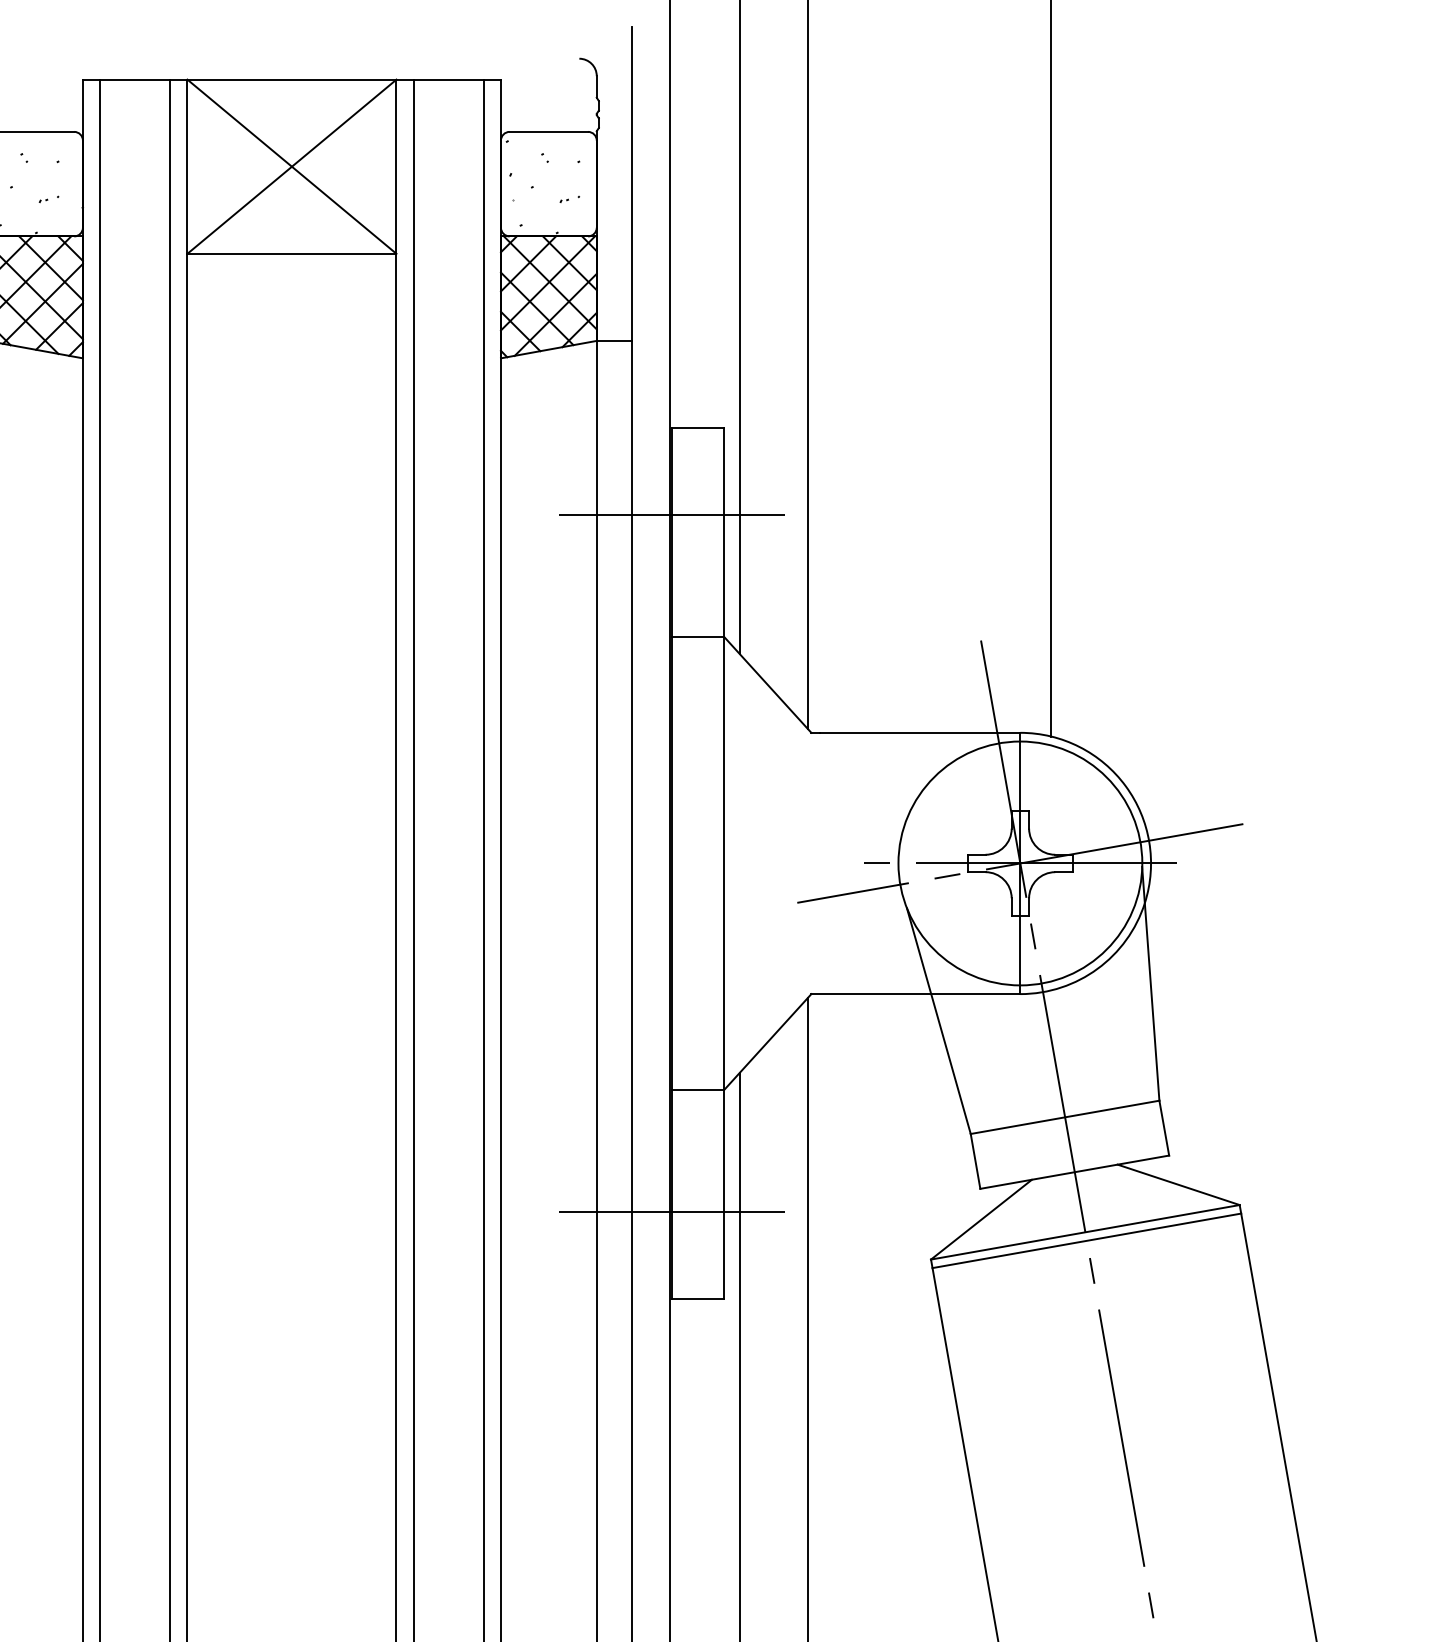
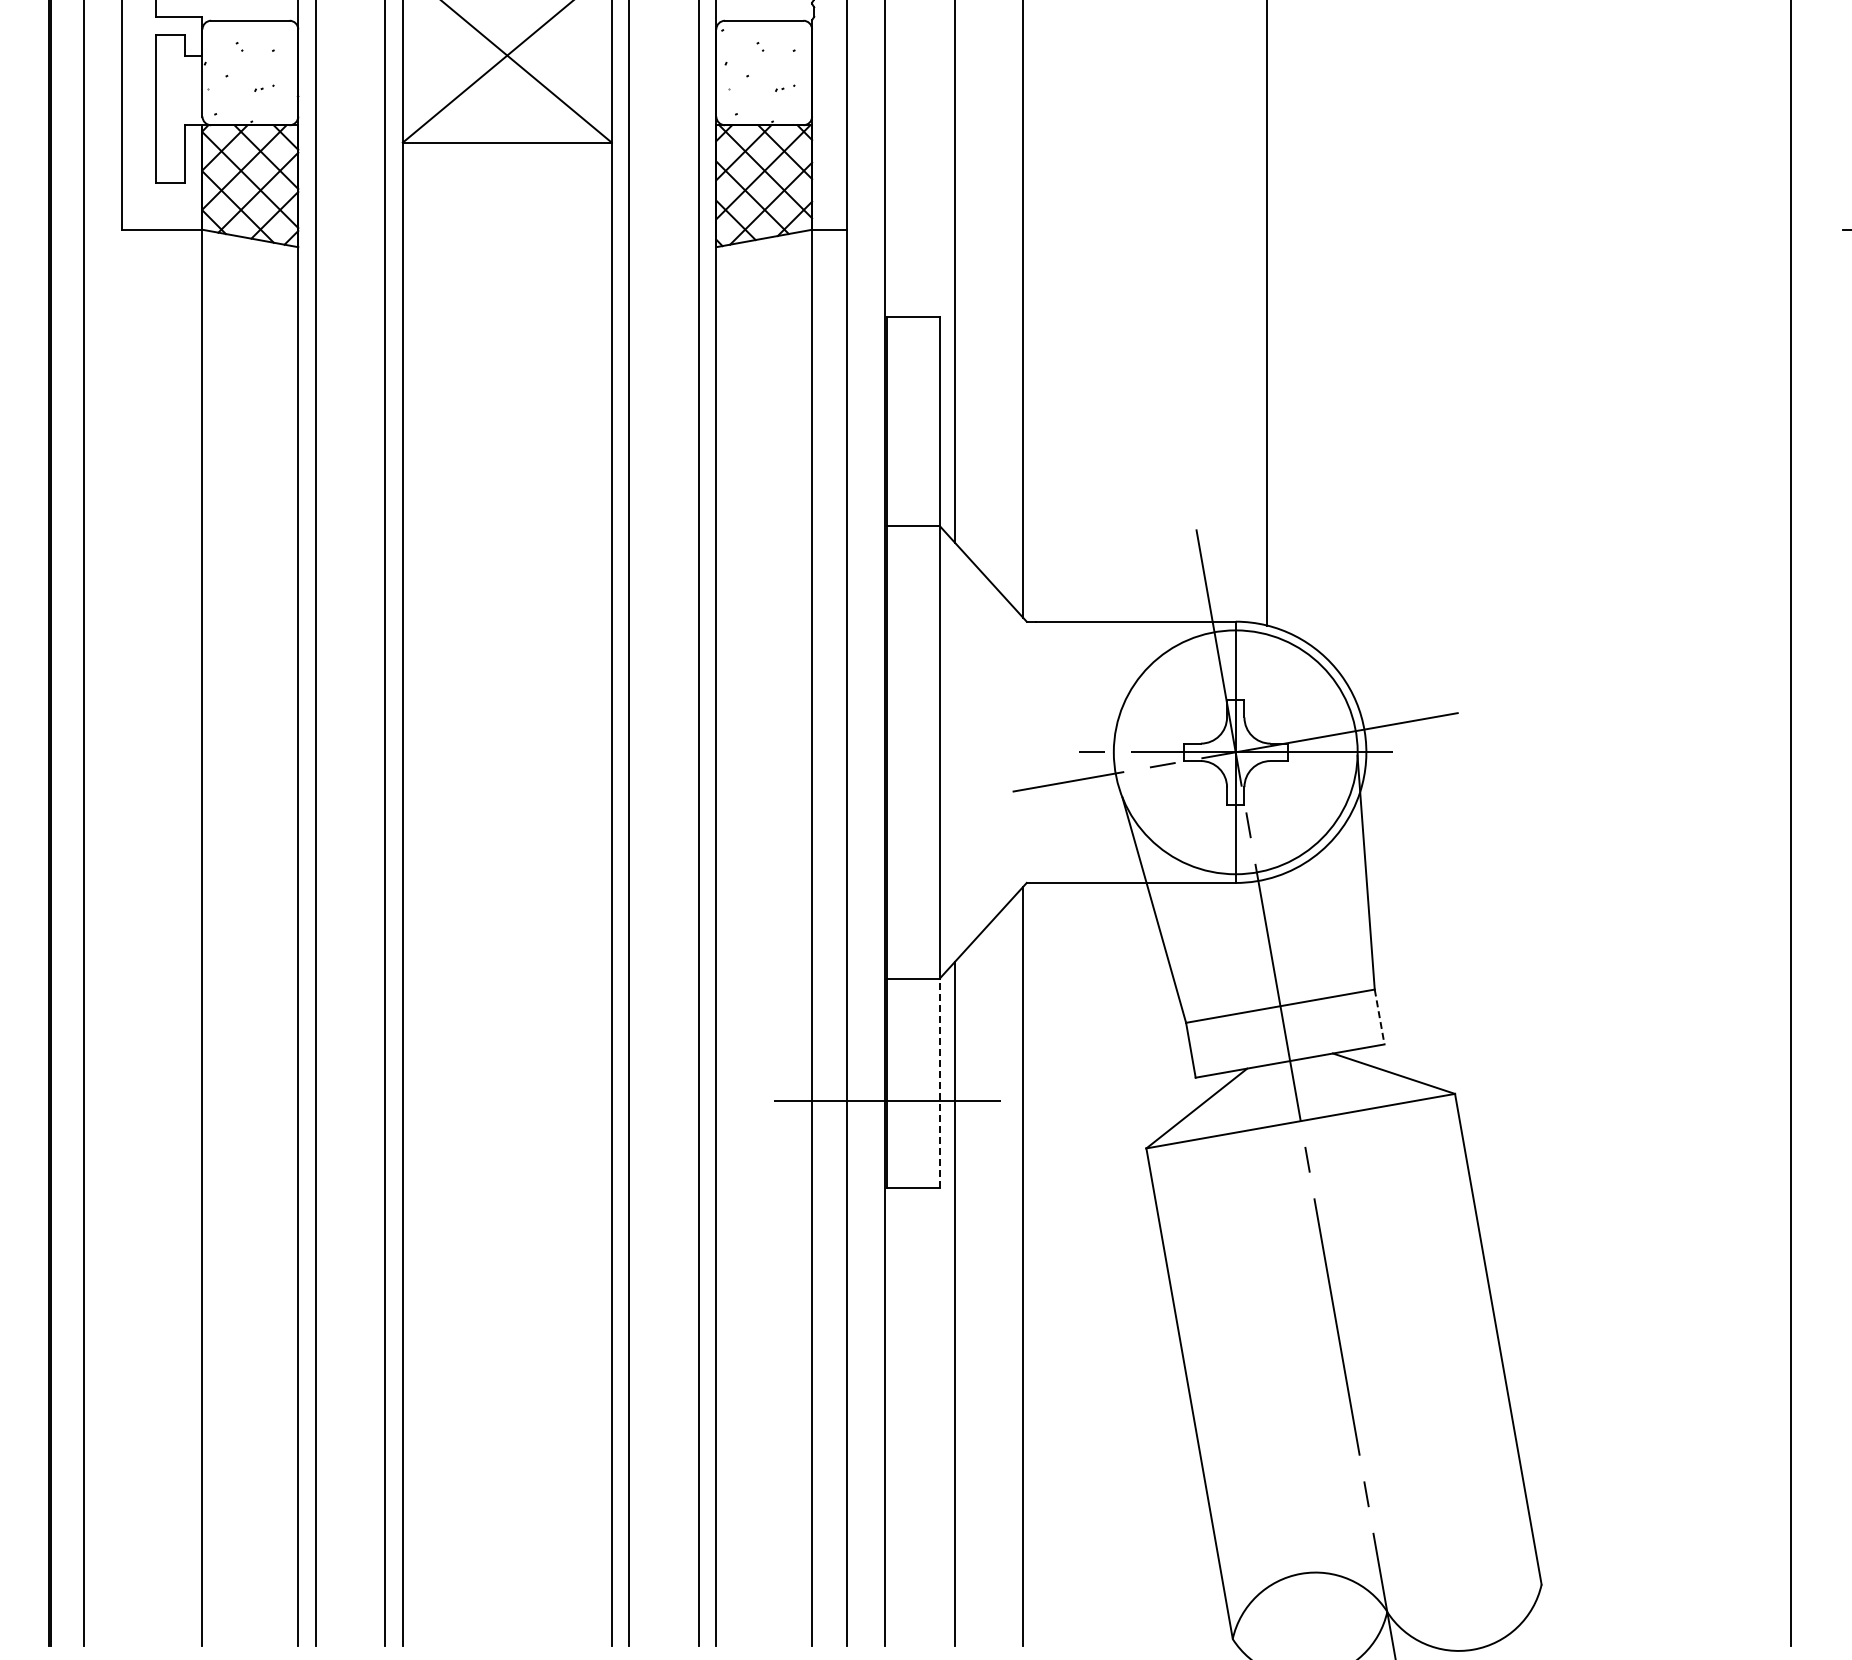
line: (672, 514) -> (887, 403), removed
line: (1164, 1128) -> (1379, 1017), solid -> dashed
line: (724, 1194) -> (939, 1083), solid -> dashed
line: (1086, 1240) -> (1301, 1129), removed

